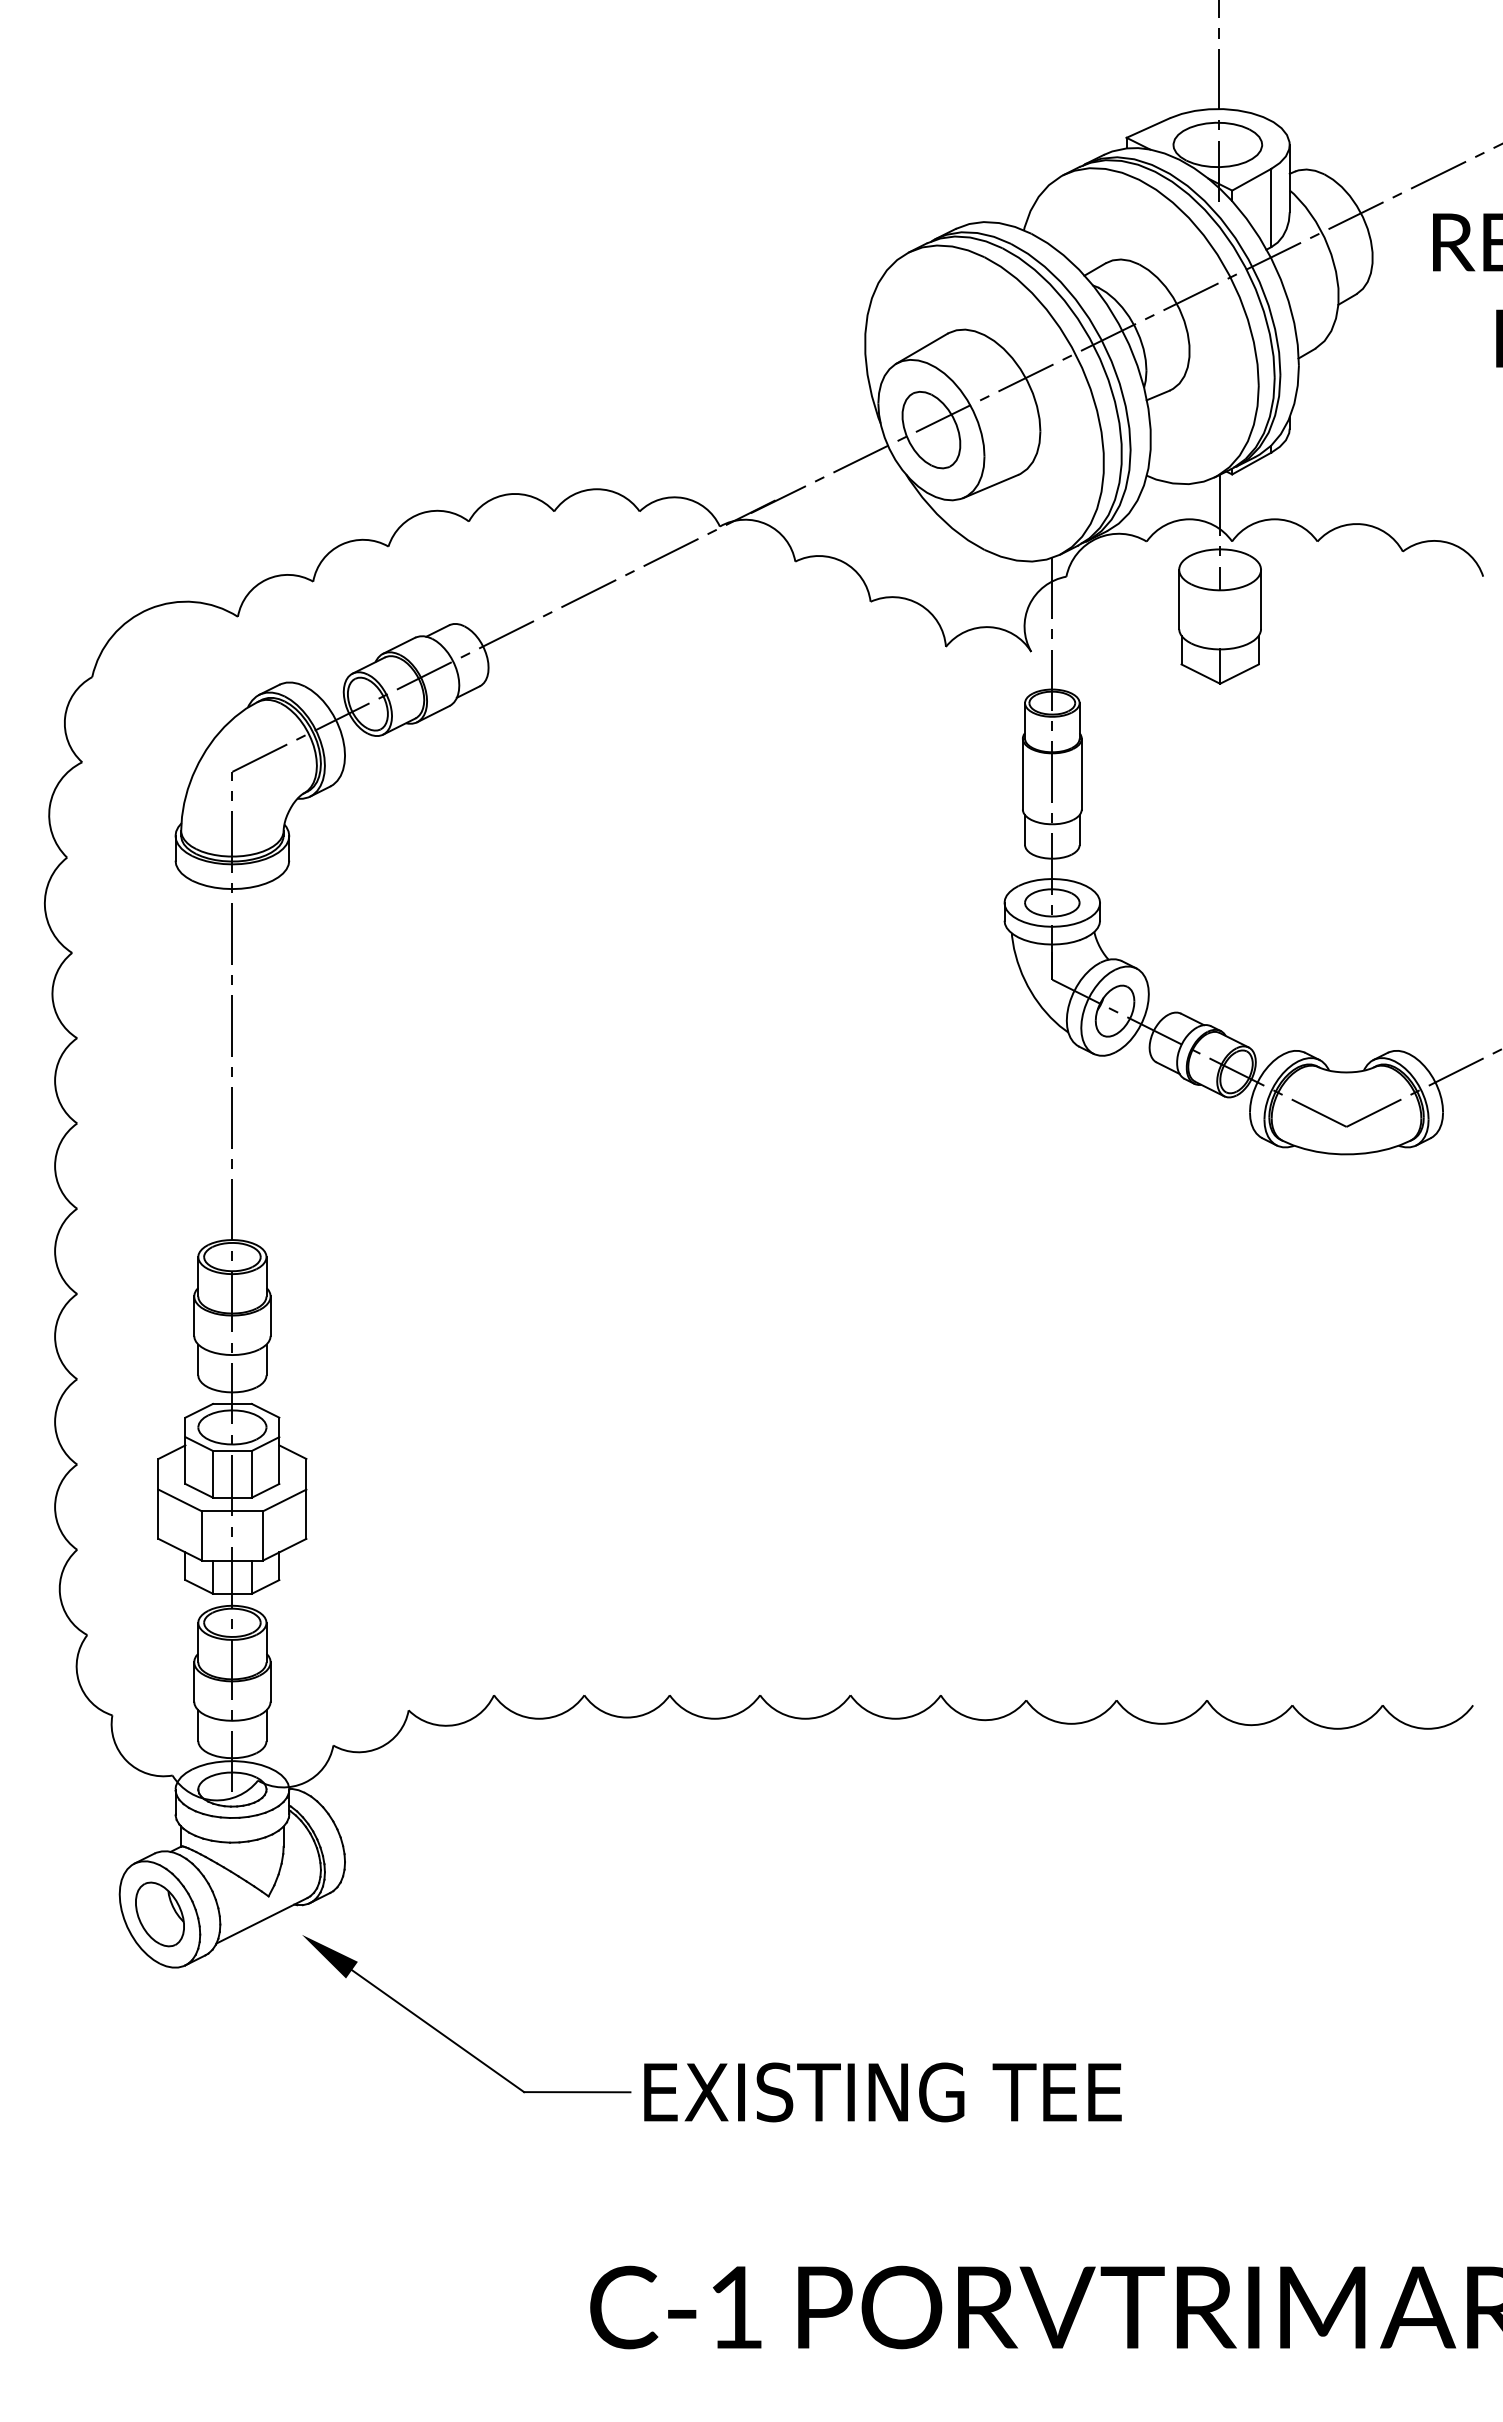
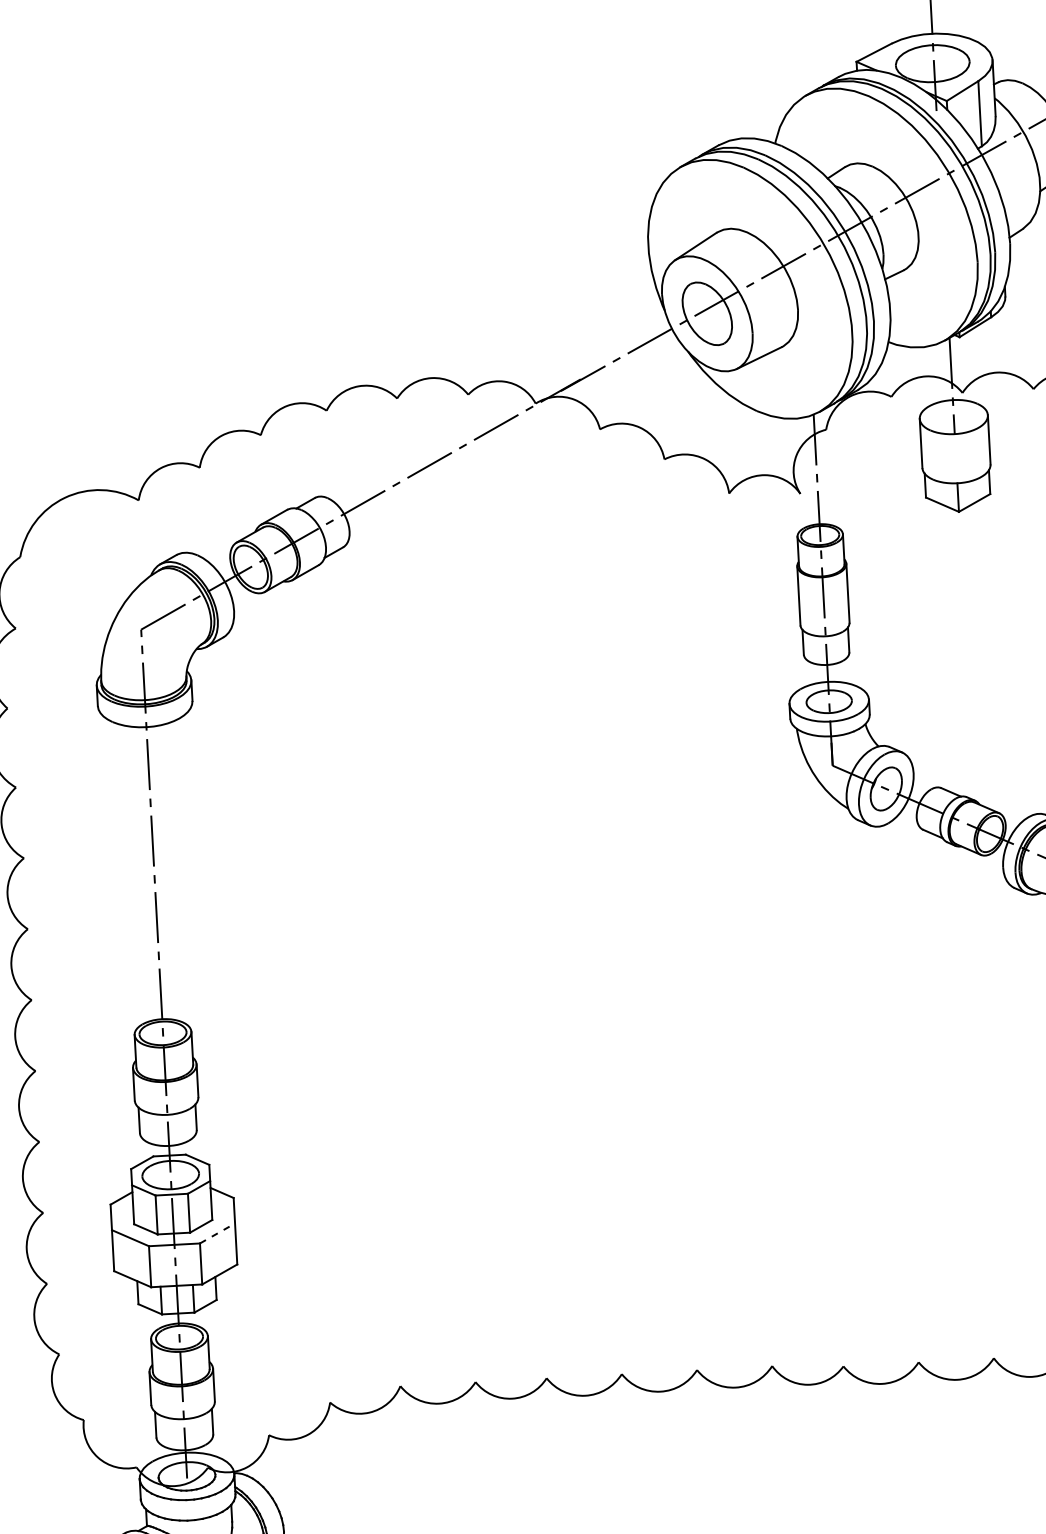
line: (285, 1500) -> (218, 1233), solid -> dashed

